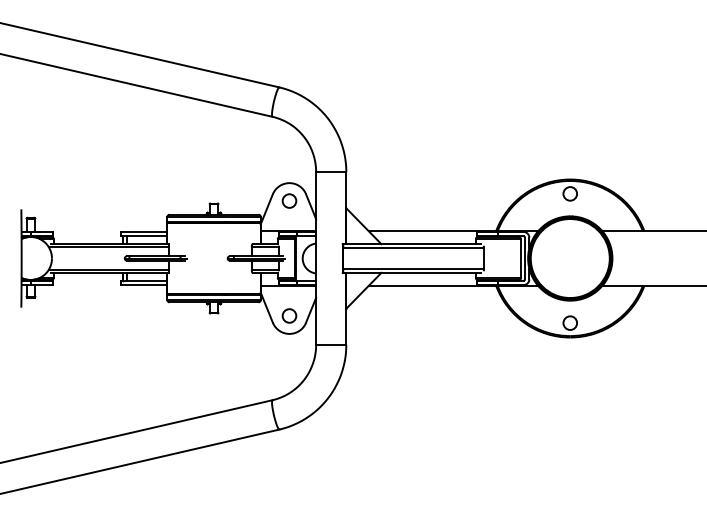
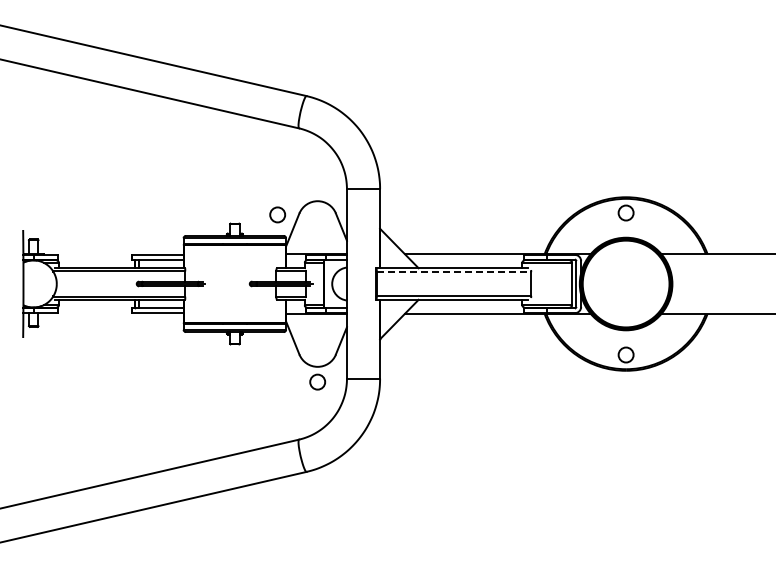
circle: (289, 200) -> (277, 214), moved
line: (414, 248) -> (454, 272), solid -> dashed
circle: (289, 315) -> (317, 381), moved

